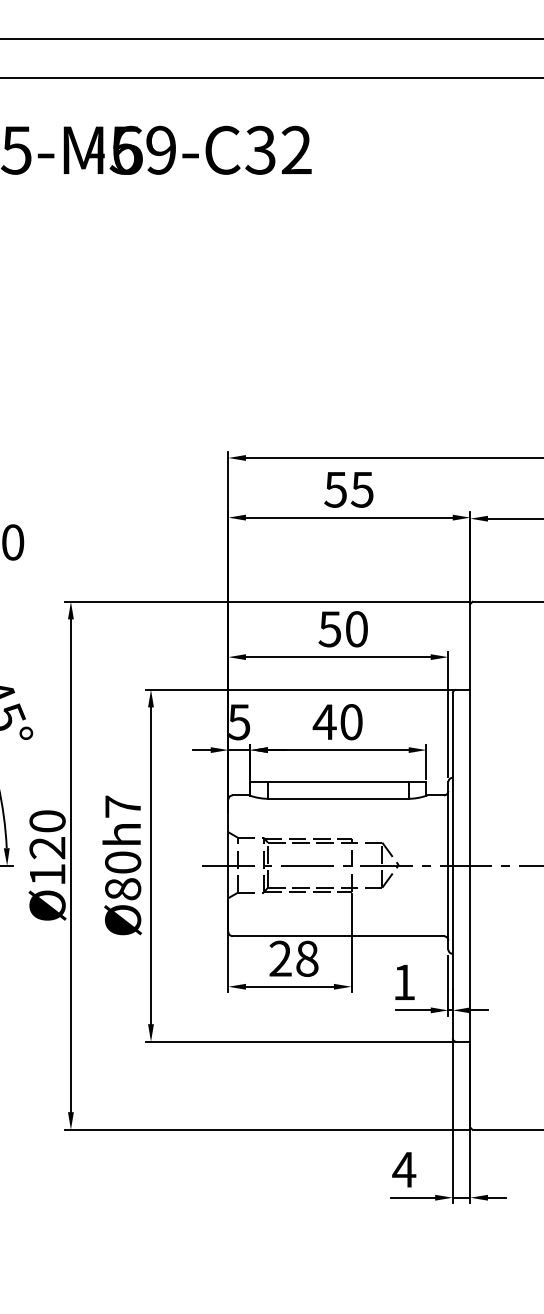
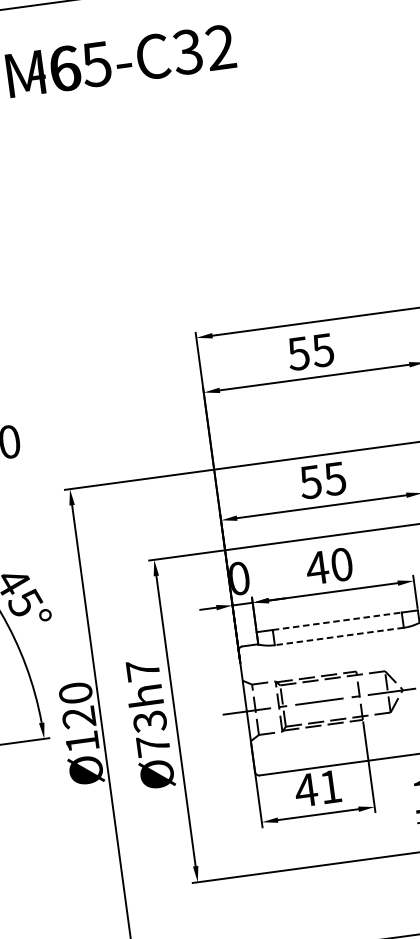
text: (142, 149) -> (79, 65), -59-C32 -> -65-C32
text: (356, 629) -> (334, 479), 50 -> 55
text: (239, 722) -> (239, 578), 5 -> 0
line: (338, 782) -> (337, 621), solid -> dashed
line: (337, 798) -> (338, 636), solid -> dashed
text: (123, 875) -> (152, 733), Ø80h7 -> Ø73h7
text: (293, 958) -> (318, 788), 28 -> 41

